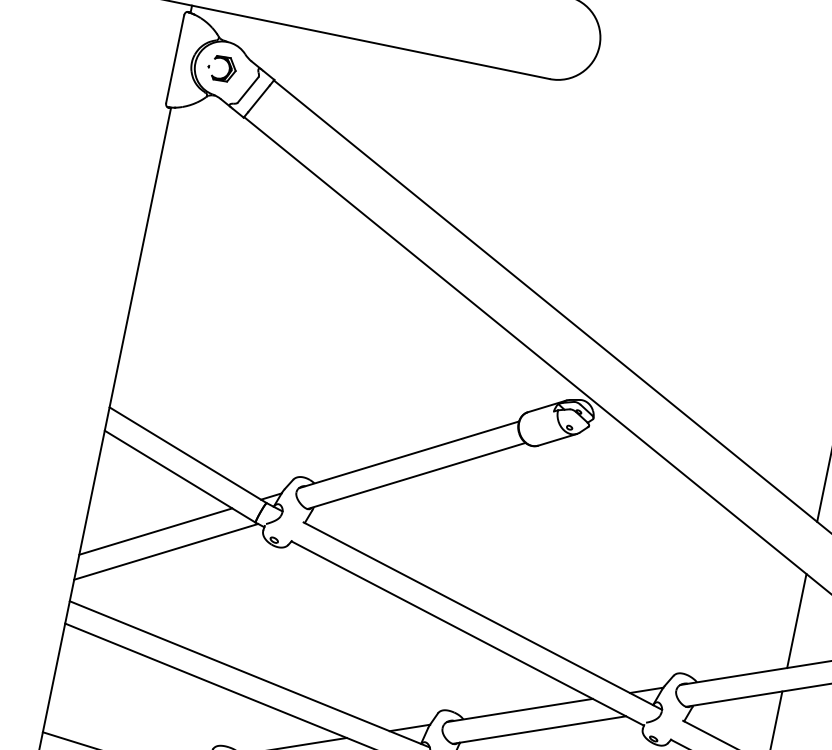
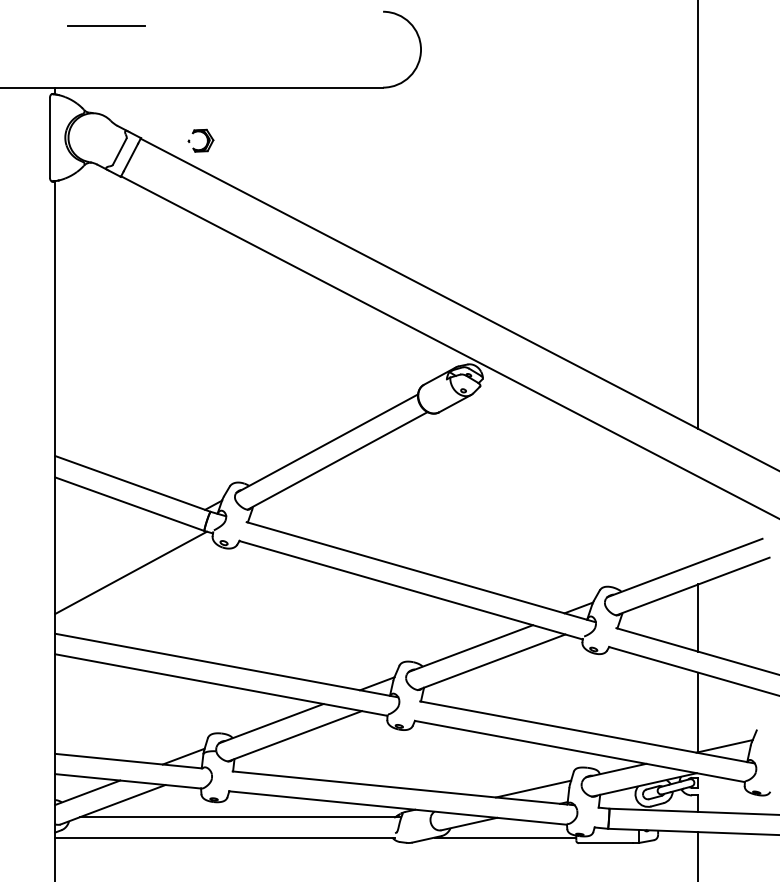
part: (221, 68) -> (200, 140), moved
line: (156, 531) -> (118, 556), removed
line: (797, 620) -> (698, 519), removed

